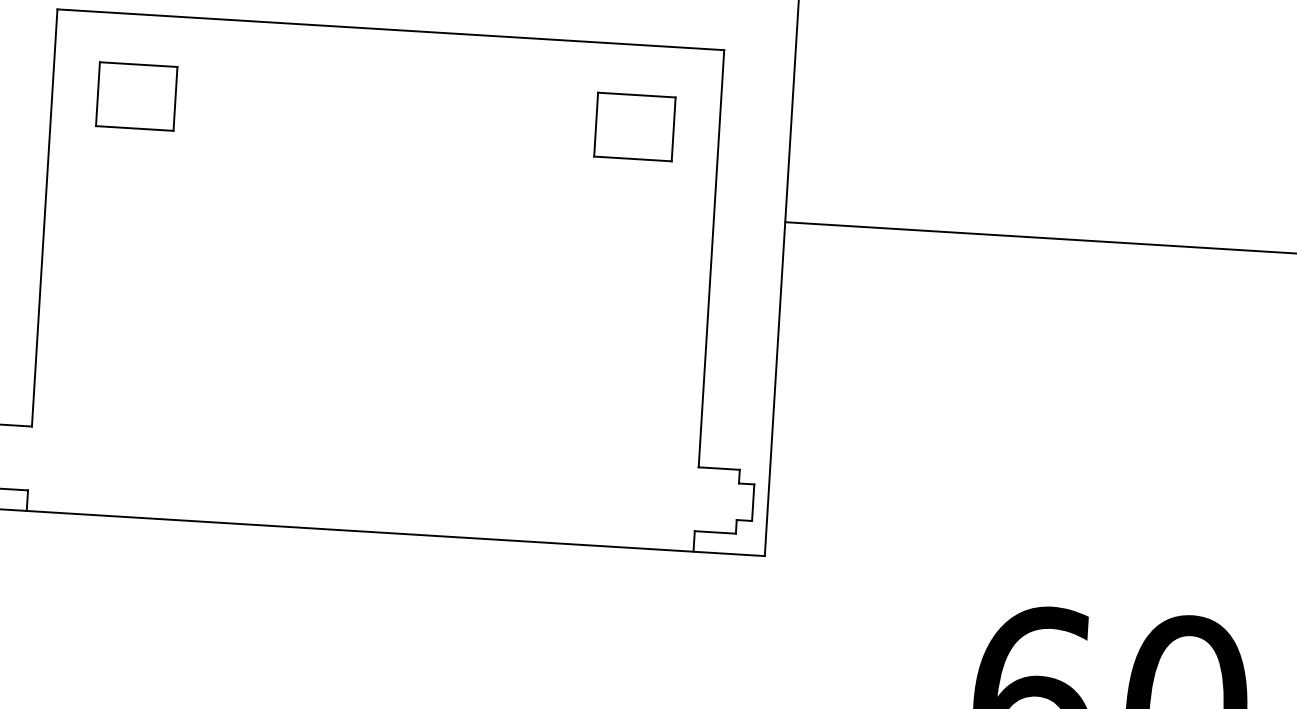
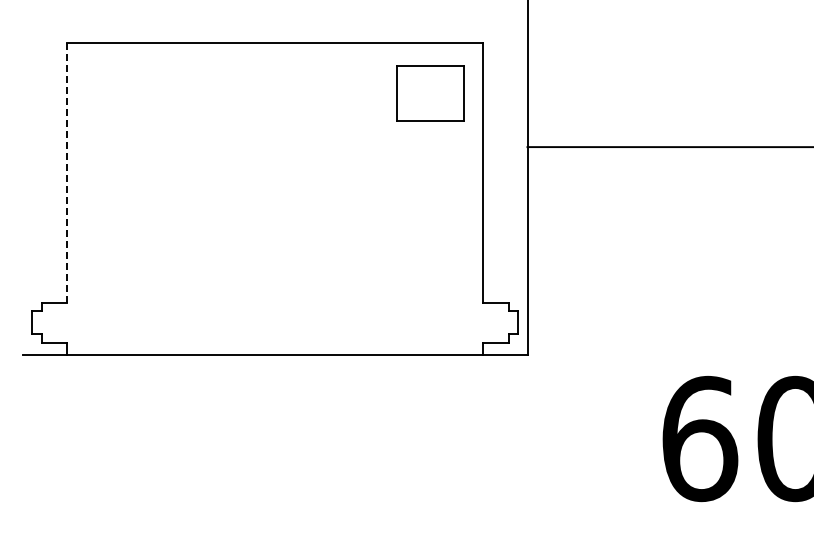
part: (136, 96) -> (119, 93), removed
part: (634, 126) -> (430, 93), size x1.4
line: (45, 217) -> (67, 172), solid -> dashed

